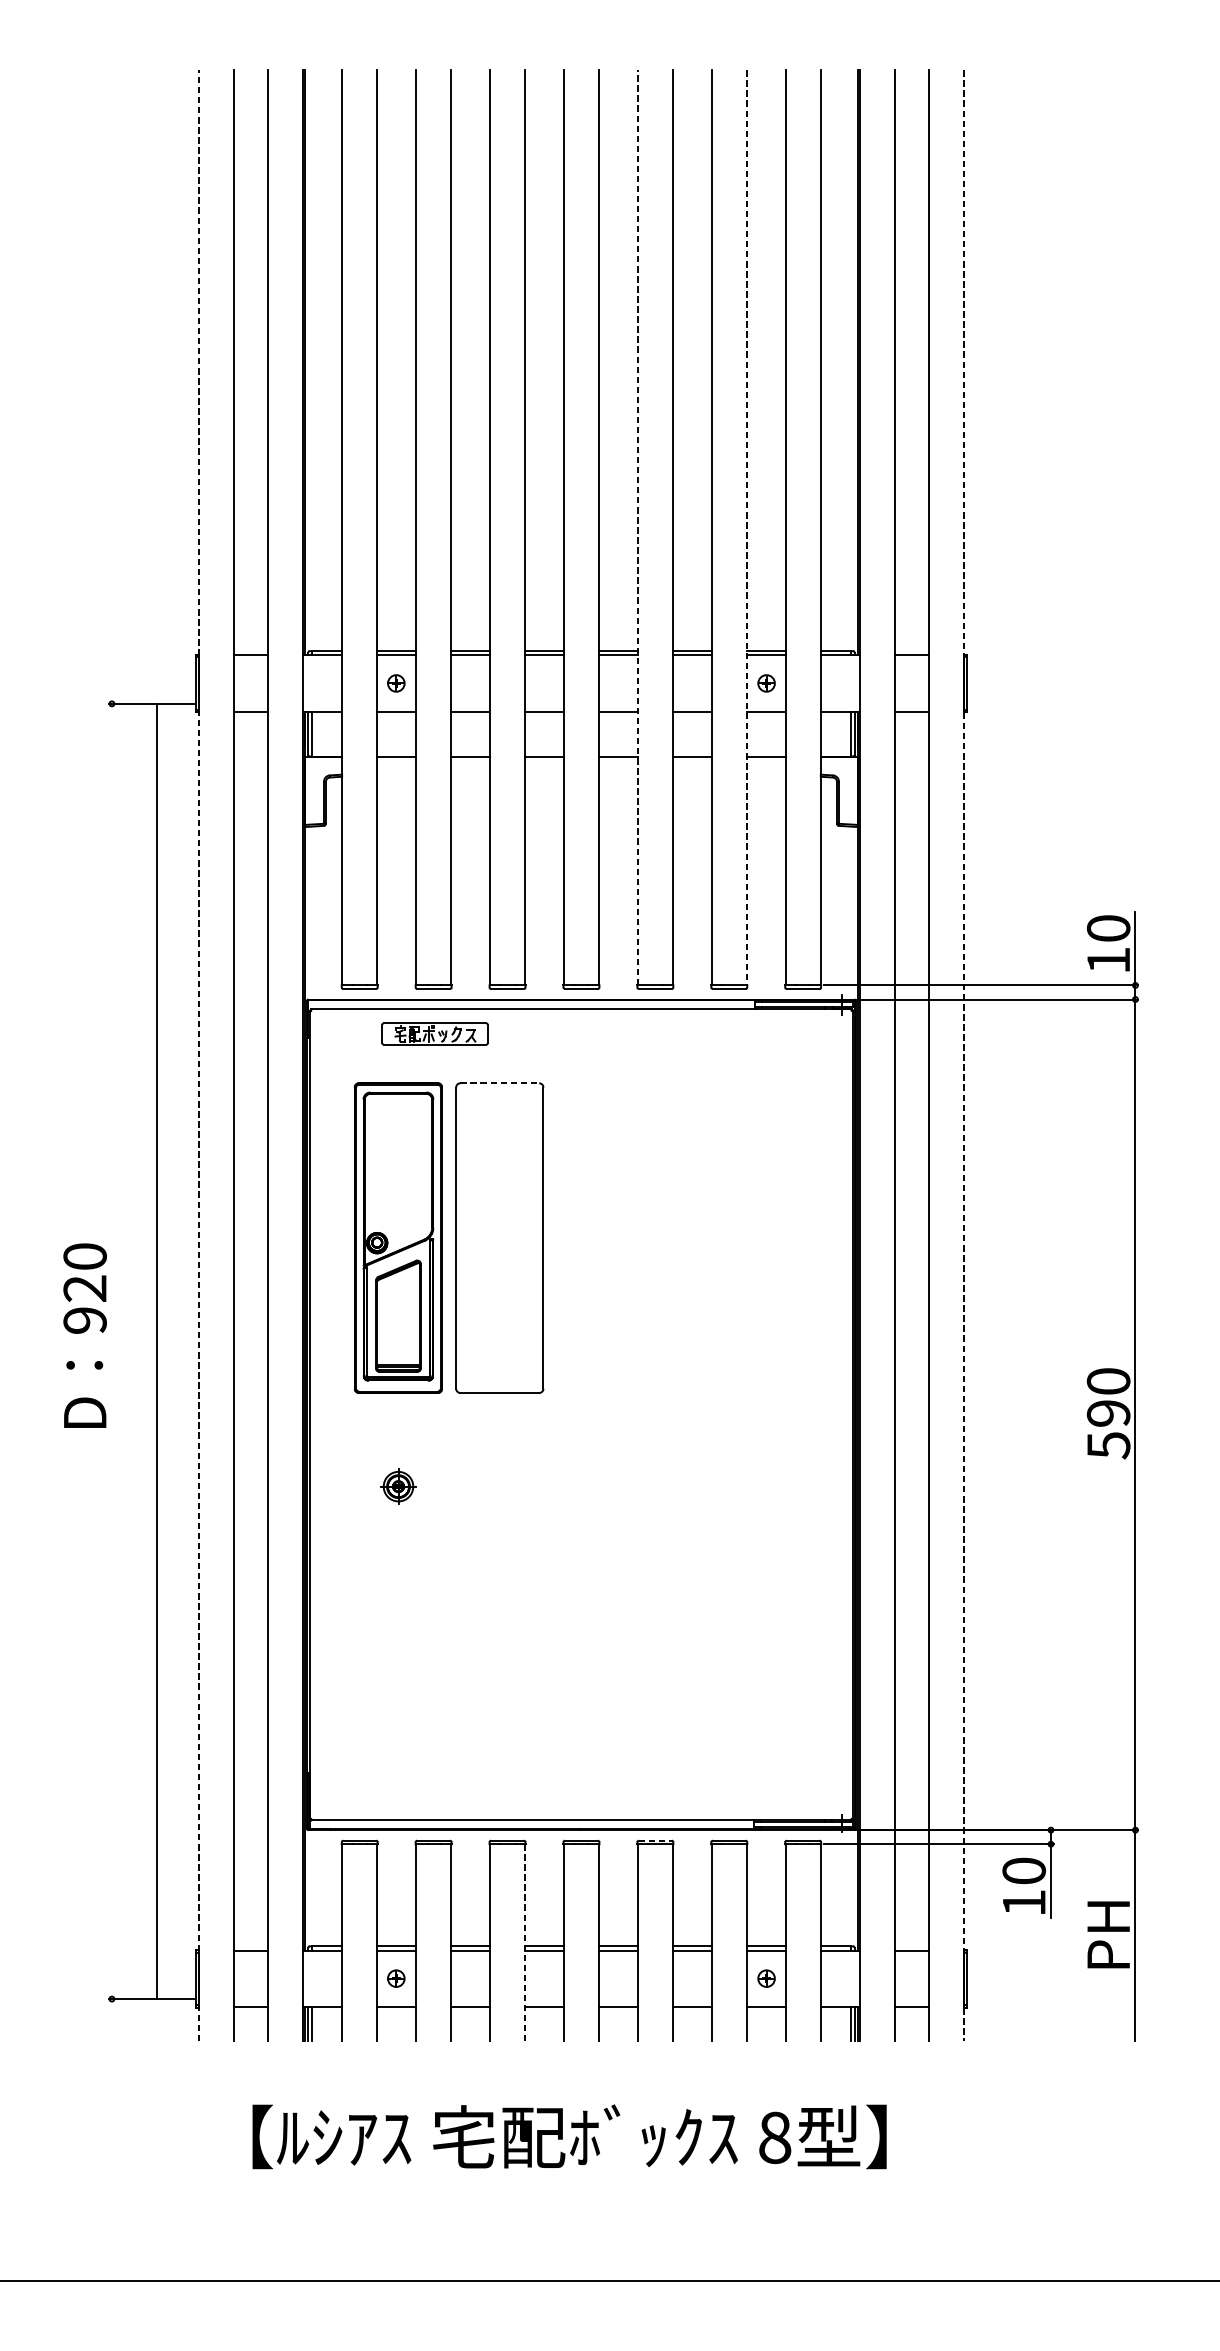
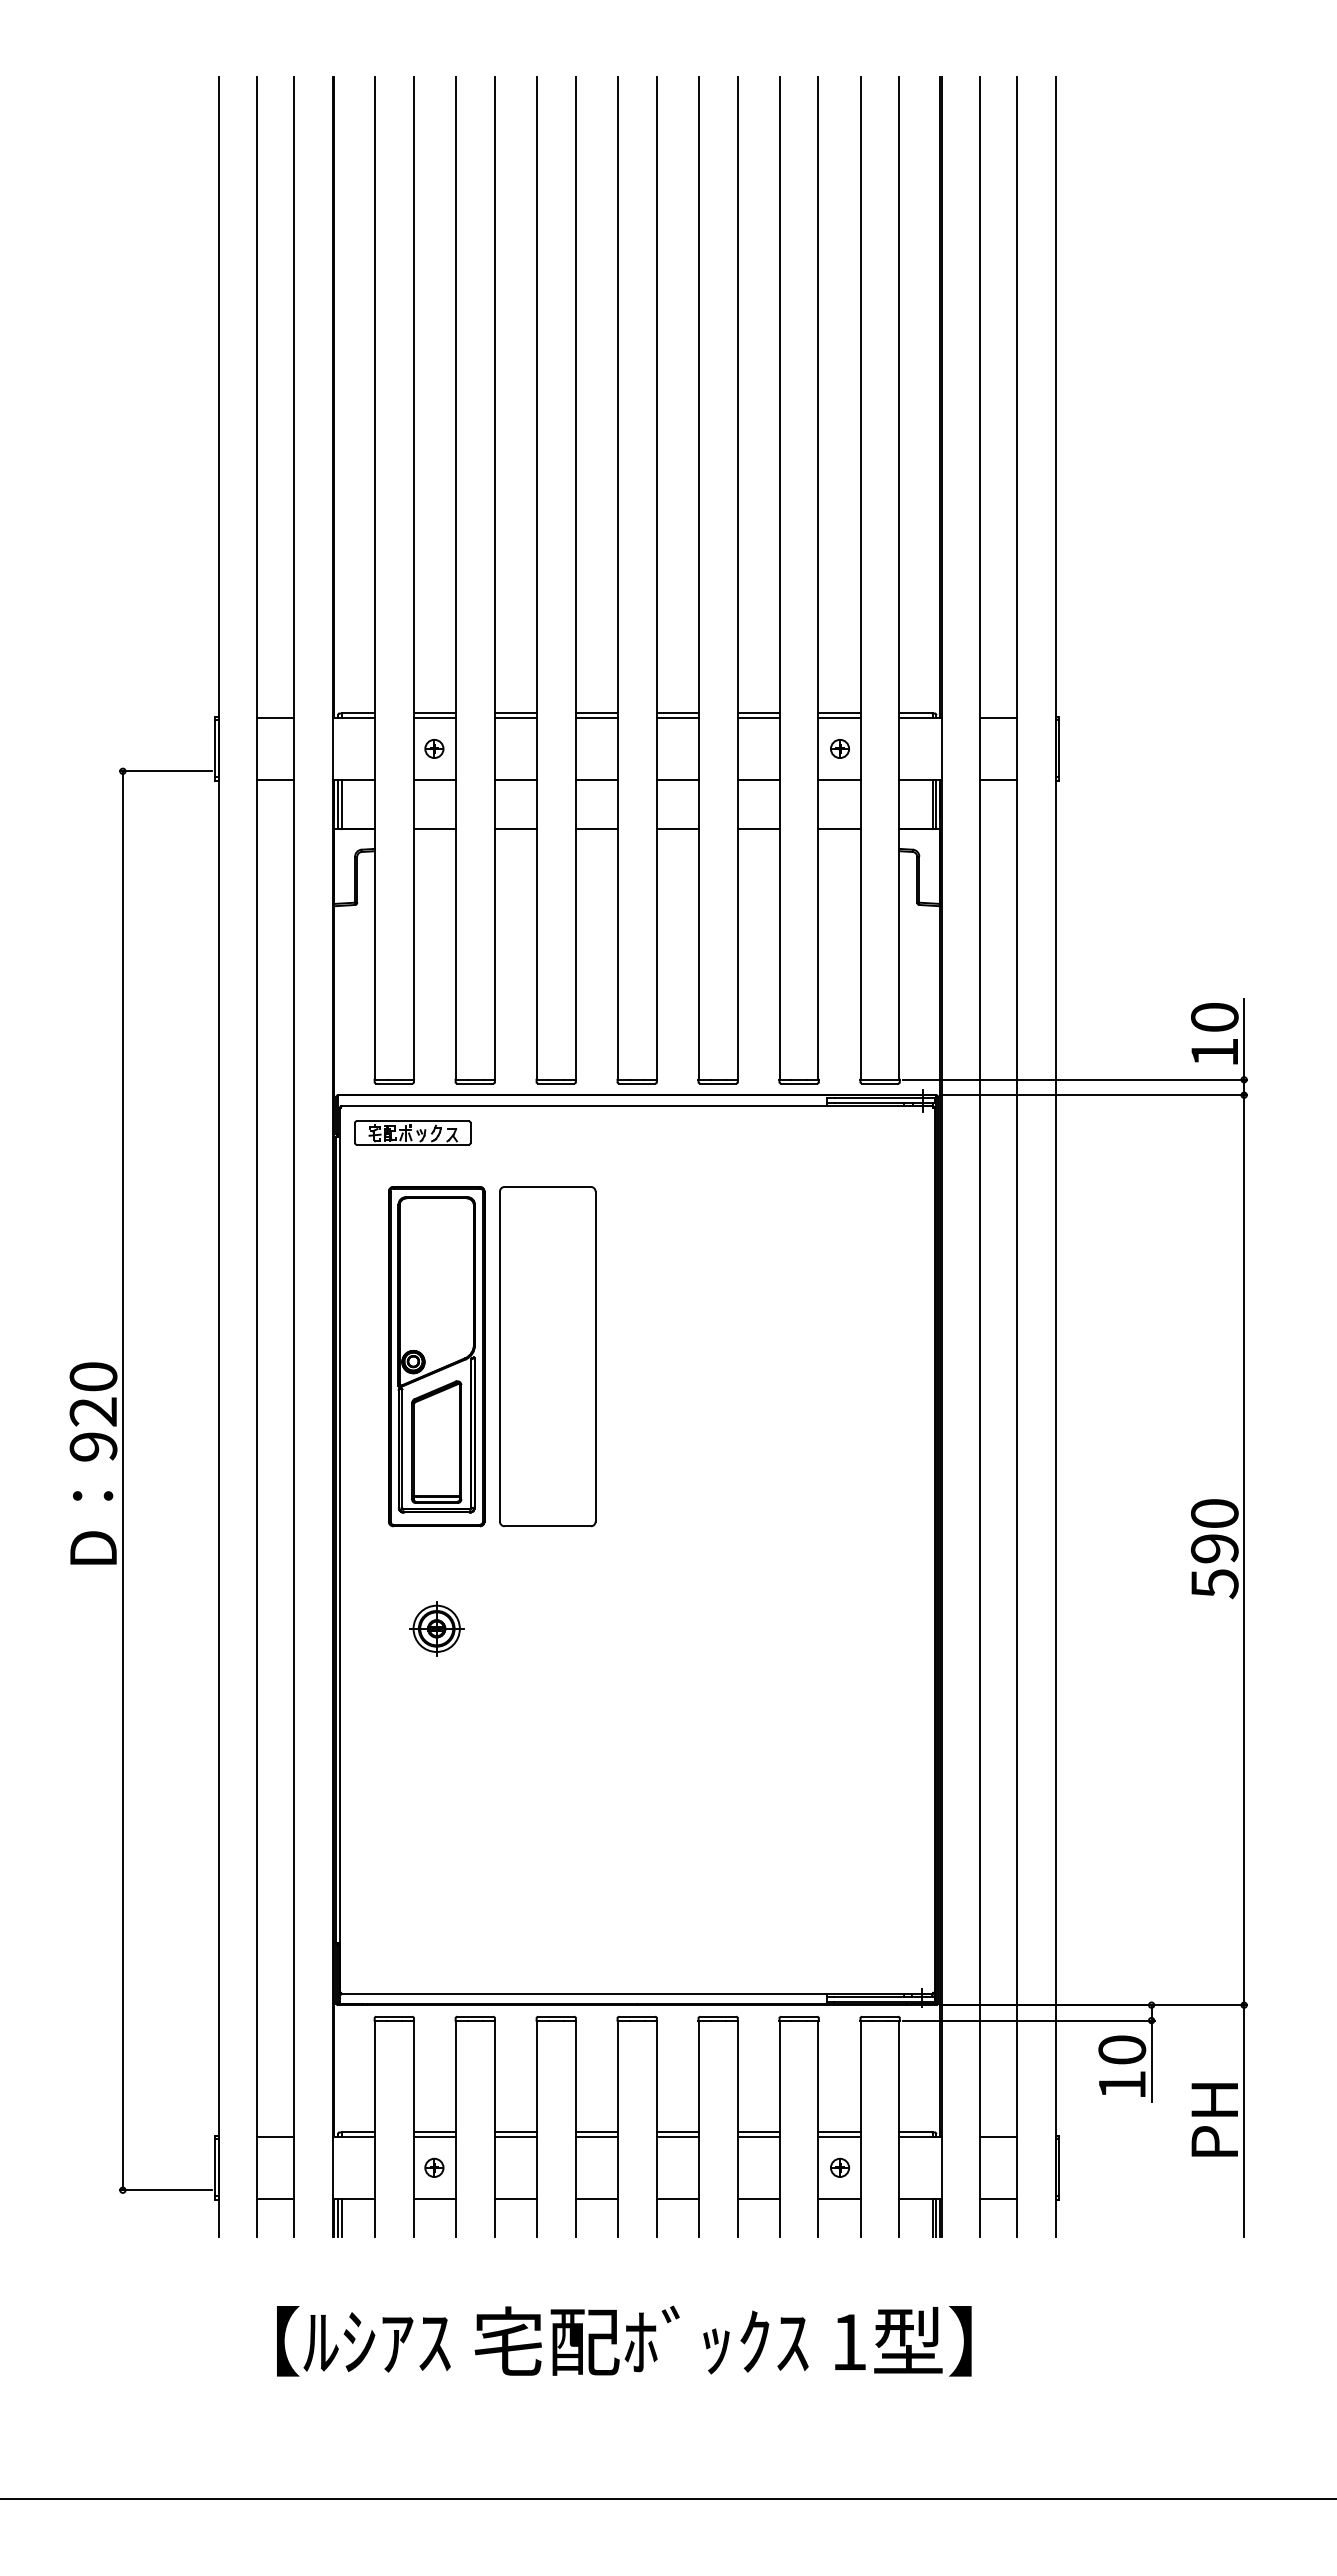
line: (637, 527) -> (698, 578), dashed -> solid
line: (746, 528) -> (818, 579), dashed -> solid
part: (434, 1033) -> (412, 1132), moved
line: (199, 1055) -> (218, 1156), dashed -> solid
line: (963, 1055) -> (1055, 1156), dashed -> solid
line: (500, 1082) -> (548, 1186), dashed -> solid
line: (156, 1351) -> (122, 1480), moved
part: (398, 1486) -> (436, 1628), size x1.43
line: (655, 1840) -> (718, 2016), dashed -> solid
line: (525, 1942) -> (575, 2128), dashed -> solid
text: (775, 2137) -> (849, 2341), 8 -> 1

